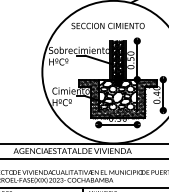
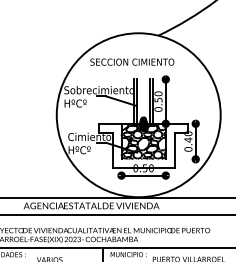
hatch: (117, 60) -> (143, 101), removed
hatch: (117, 98) -> (143, 145), removed

